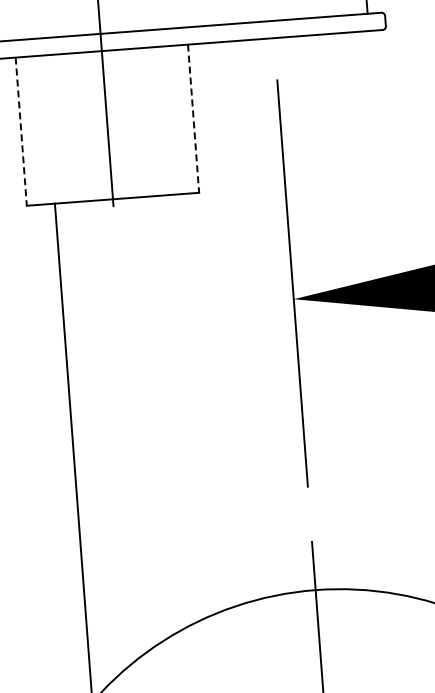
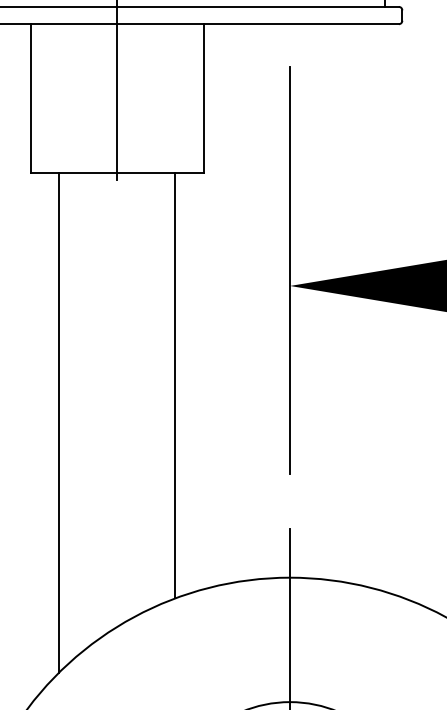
line: (193, 118) -> (203, 98), dashed -> solid
line: (20, 131) -> (30, 98), dashed -> solid
line: (187, 407) -> (175, 385), added

